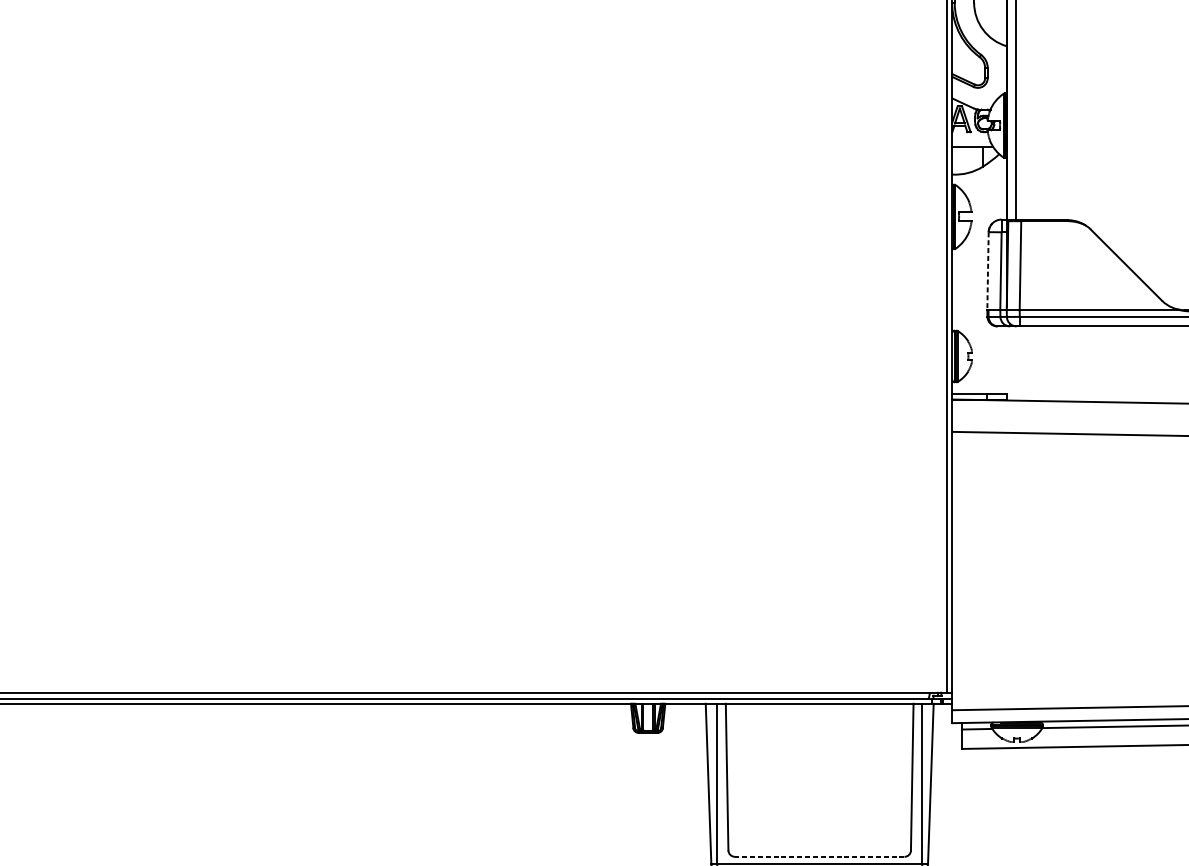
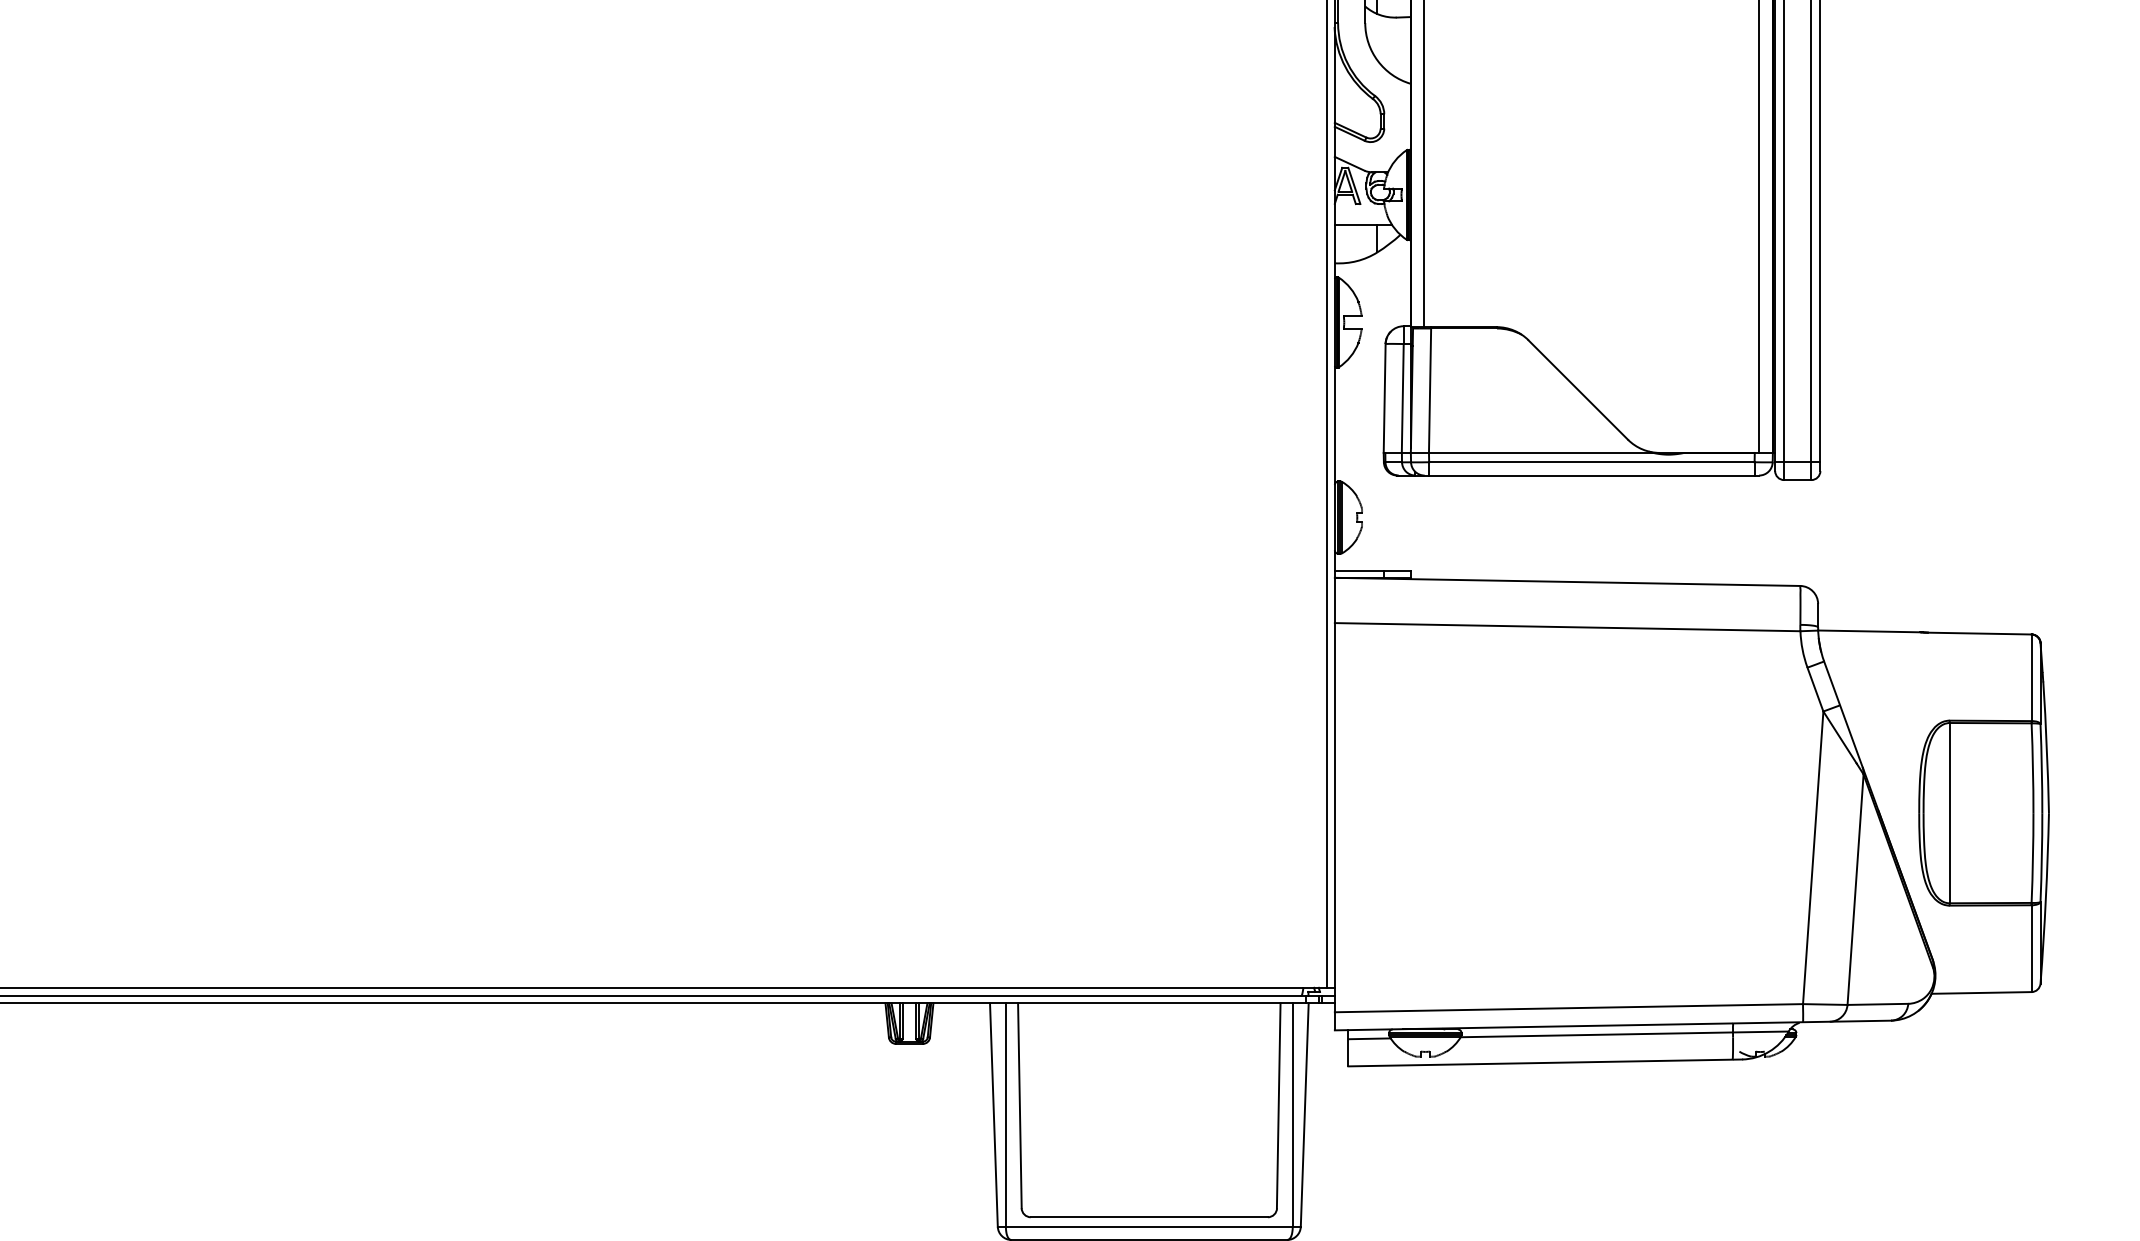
line: (987, 271) -> (1384, 399), dashed -> solid
line: (819, 857) -> (1149, 1217), dashed -> solid

